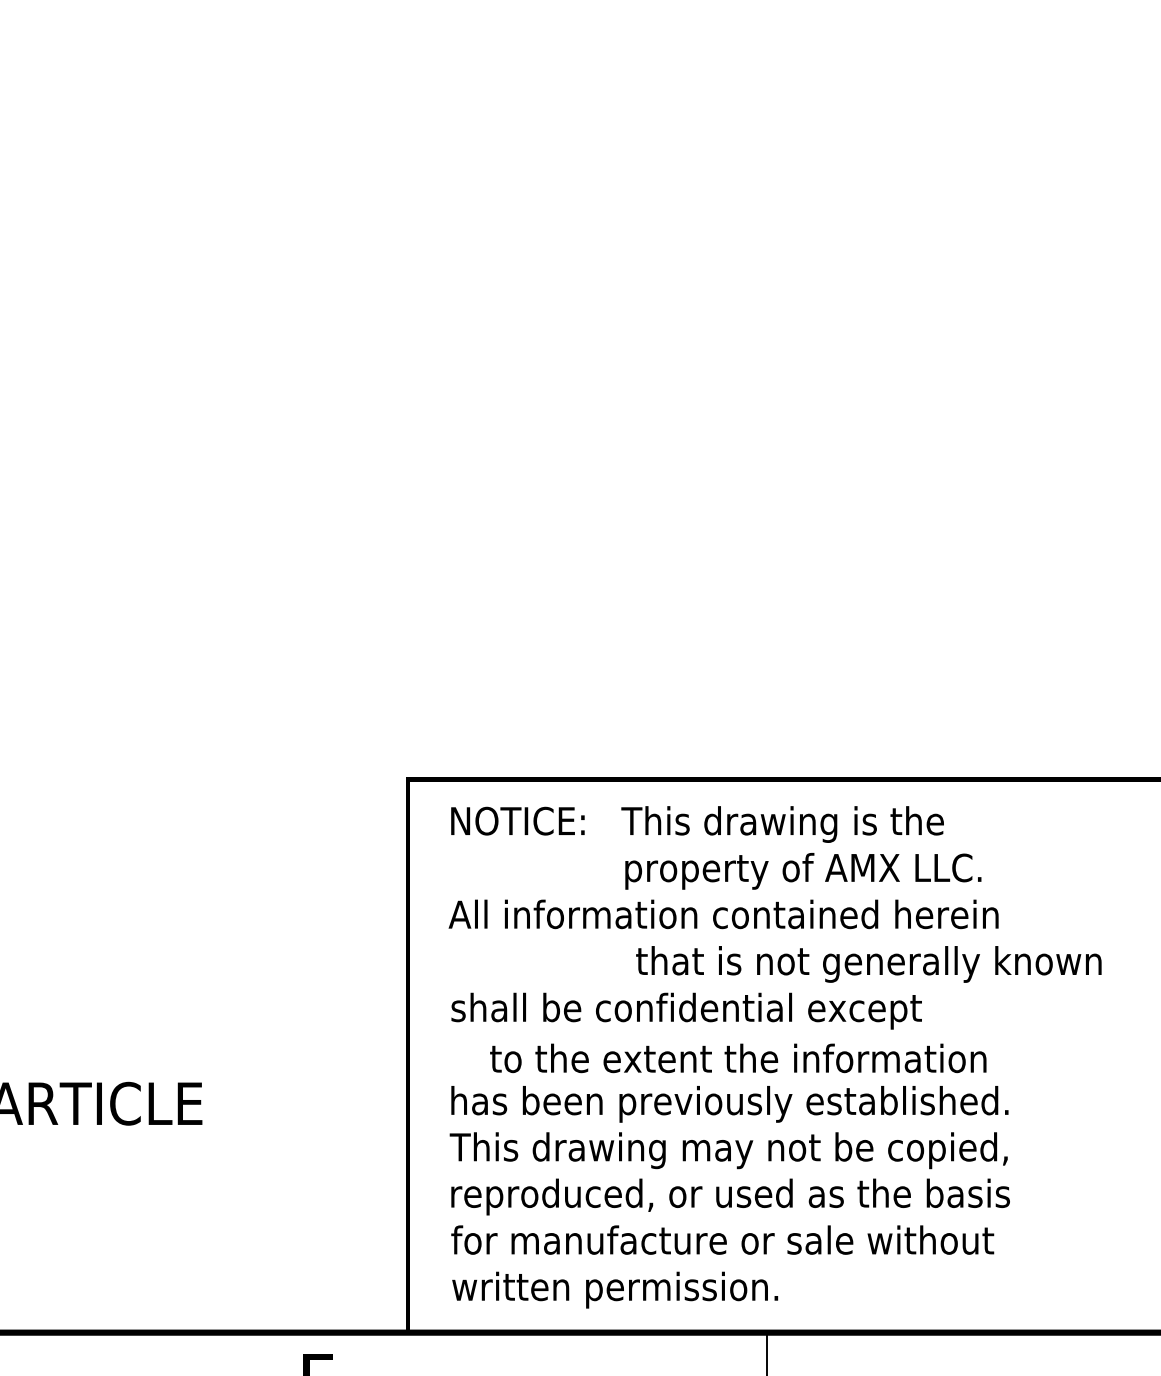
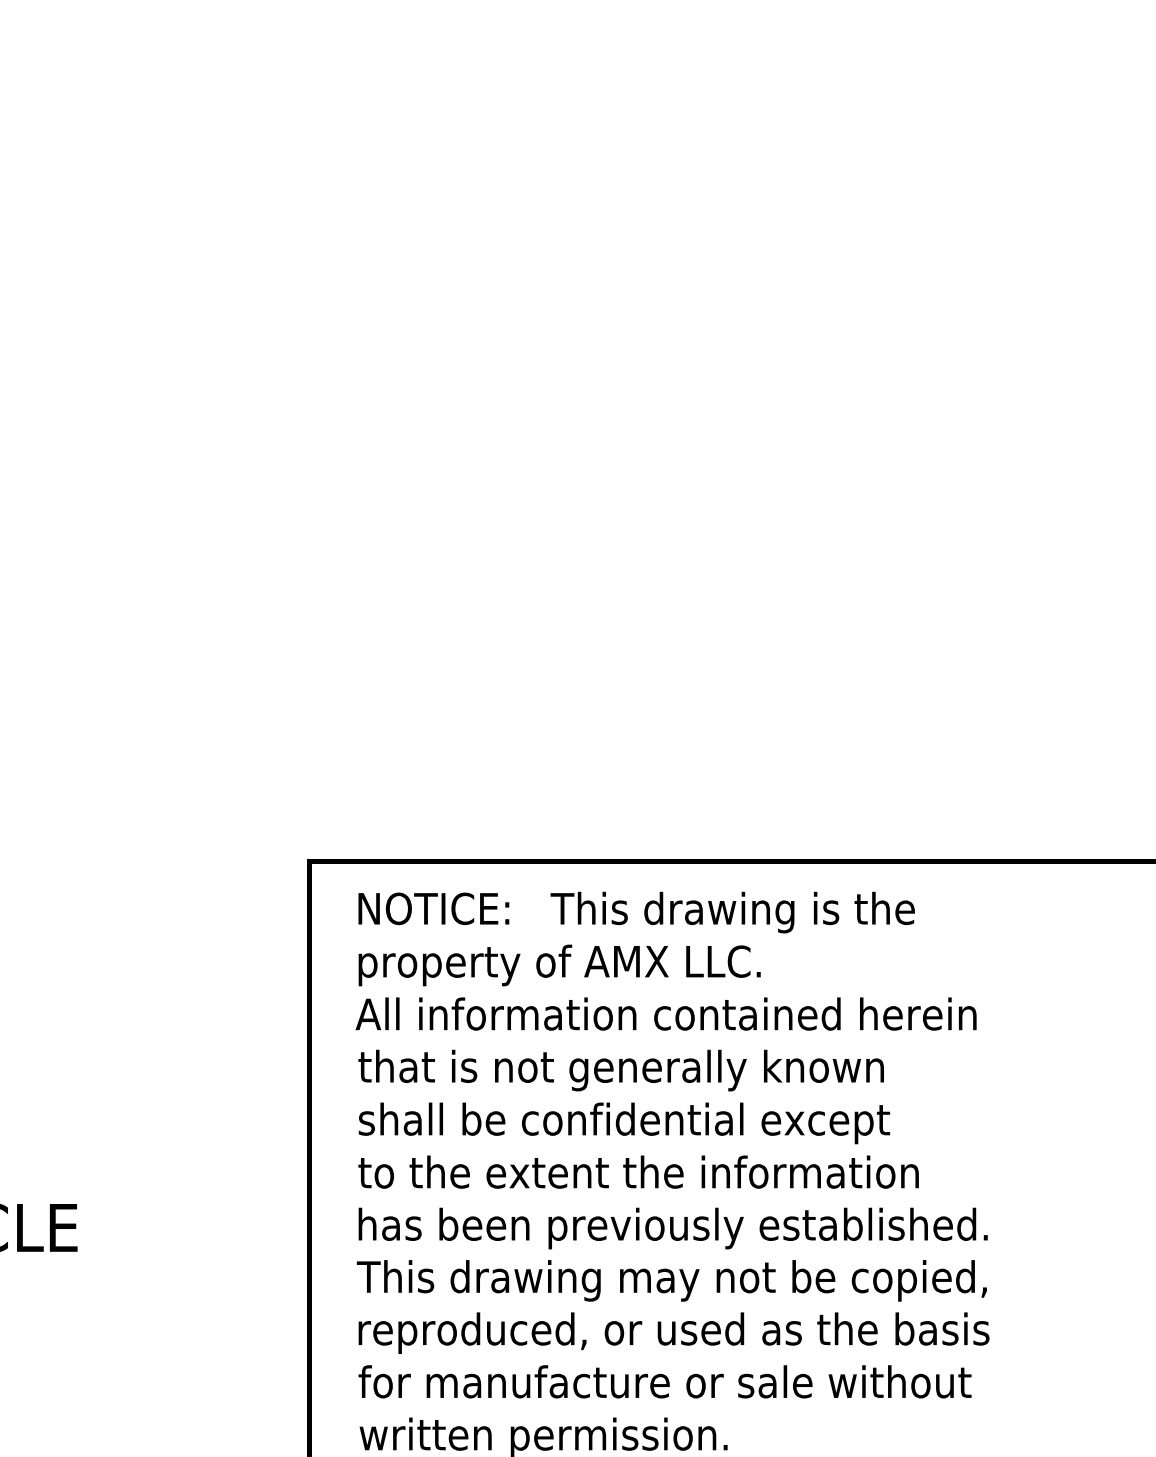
text: (803, 871) -> (559, 965), moved
text: (868, 964) -> (620, 1070), moved
text: (738, 1058) -> (638, 1172), moved

